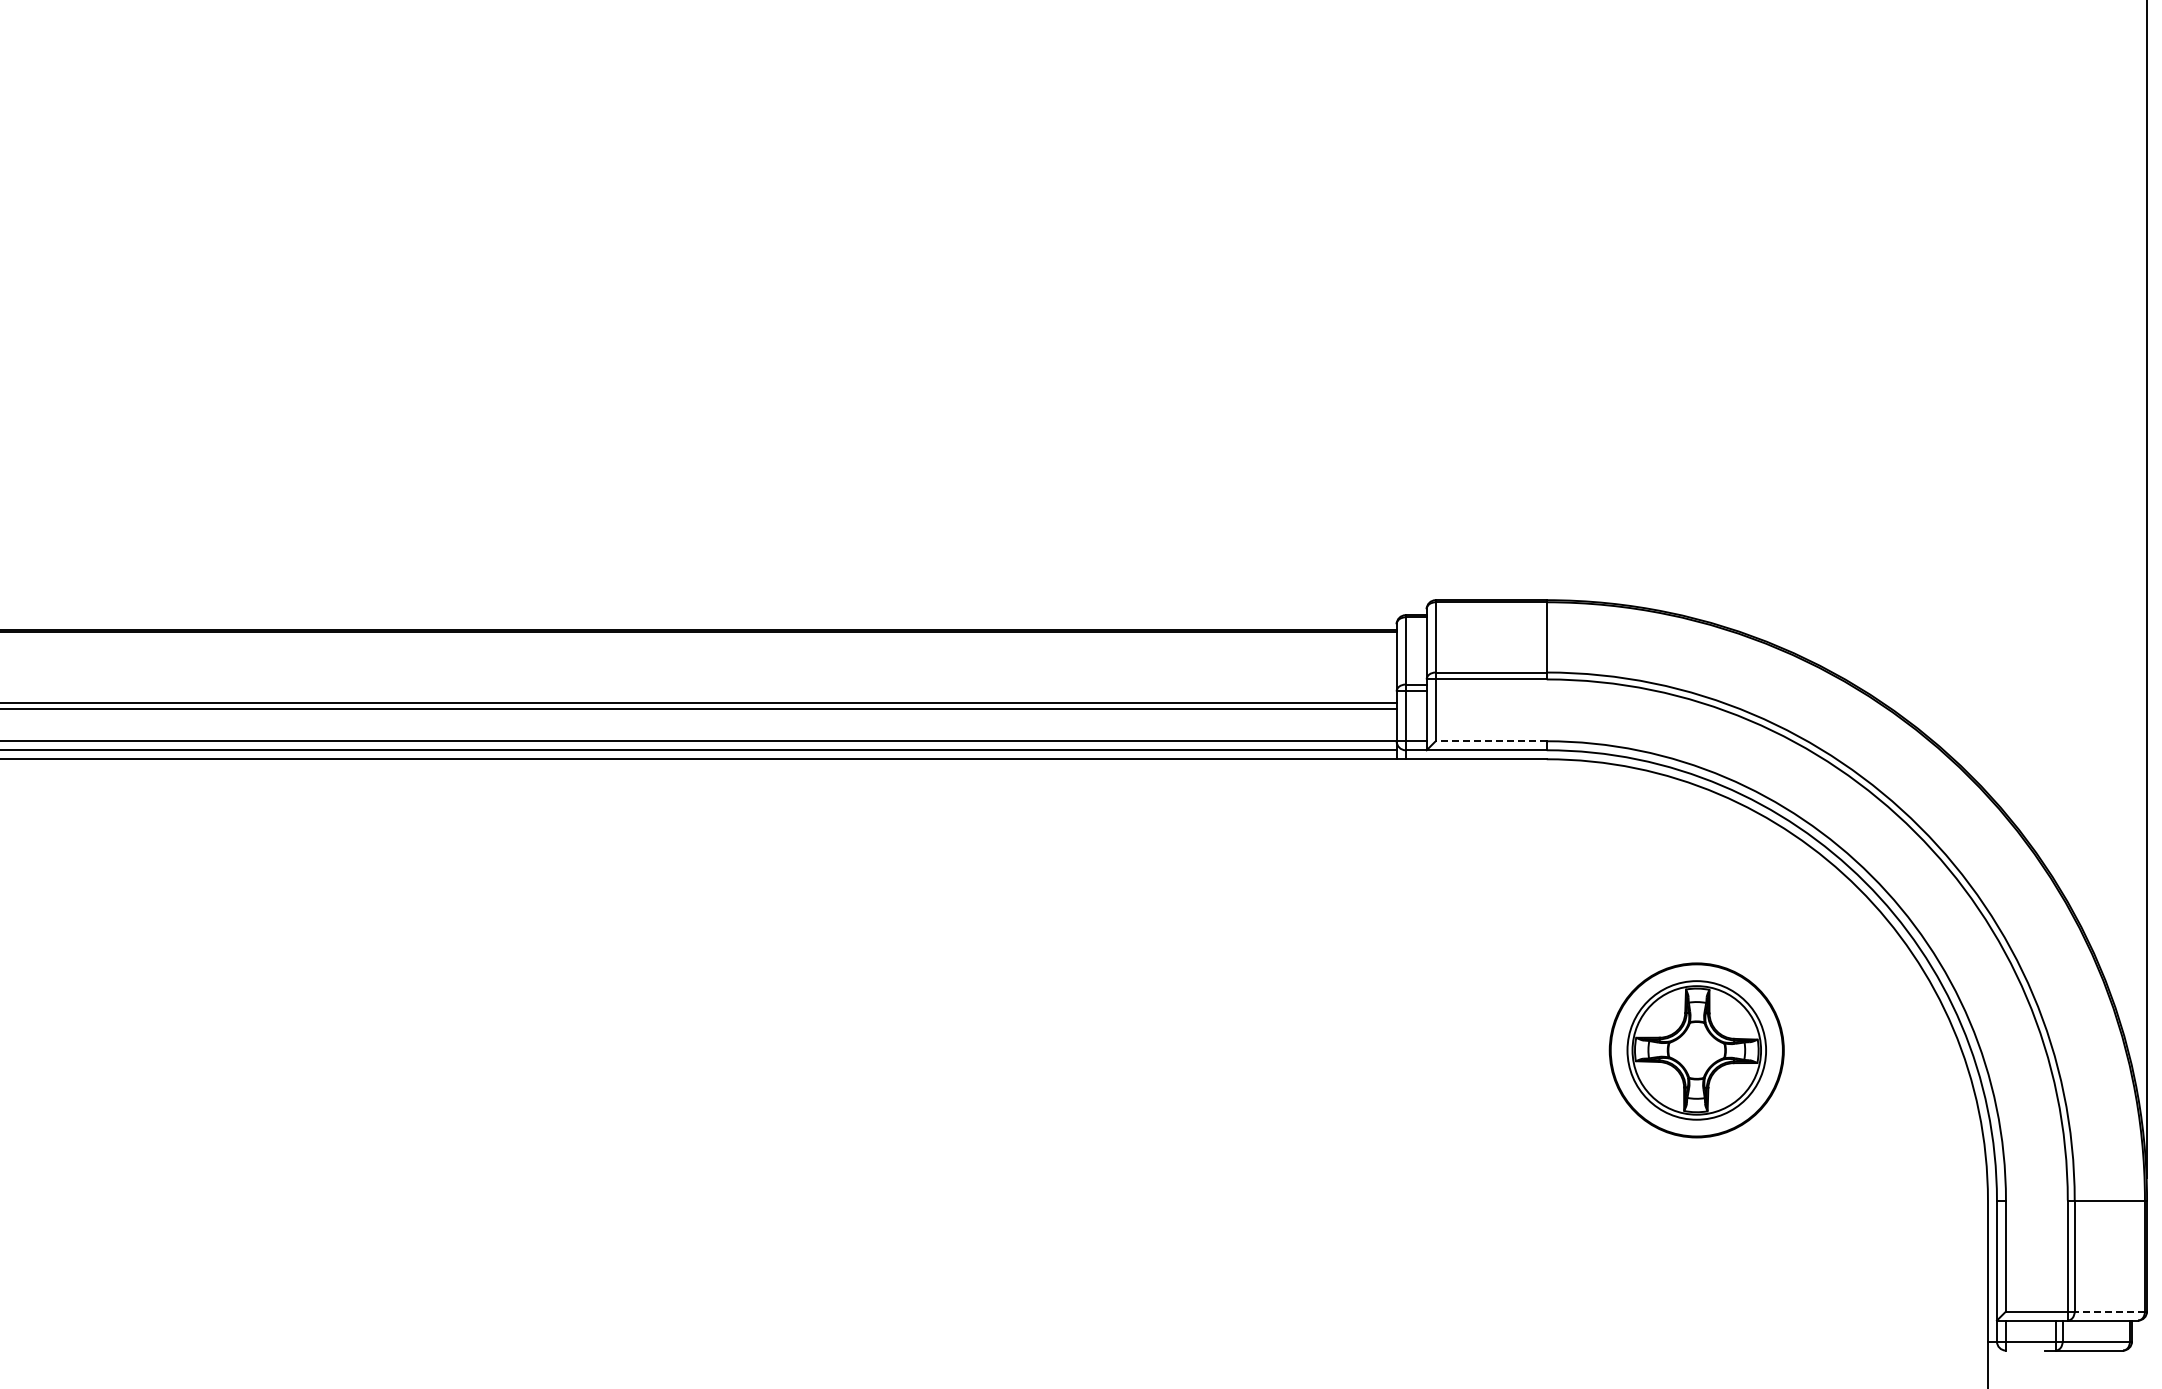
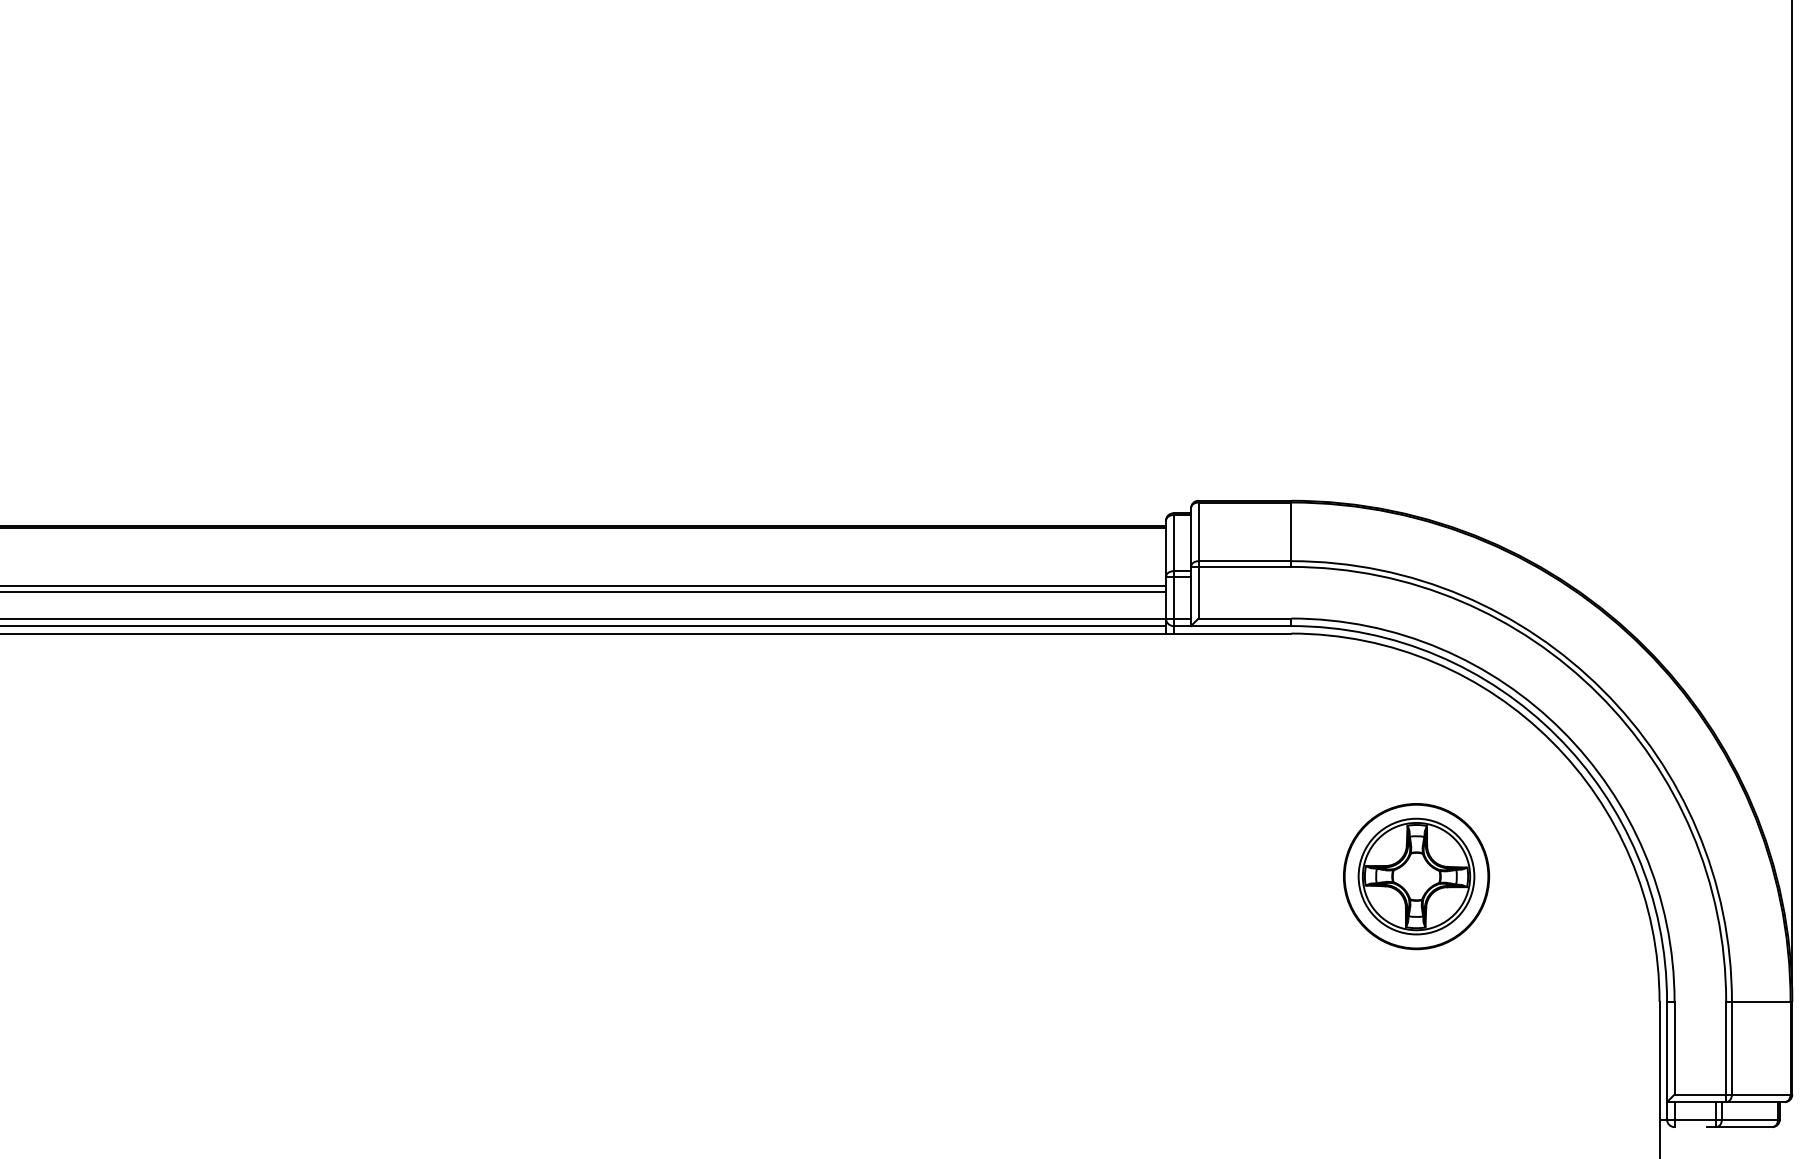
line: (1491, 741) -> (1245, 618), dashed -> solid
line: (2109, 1311) -> (1760, 1094), dashed -> solid

